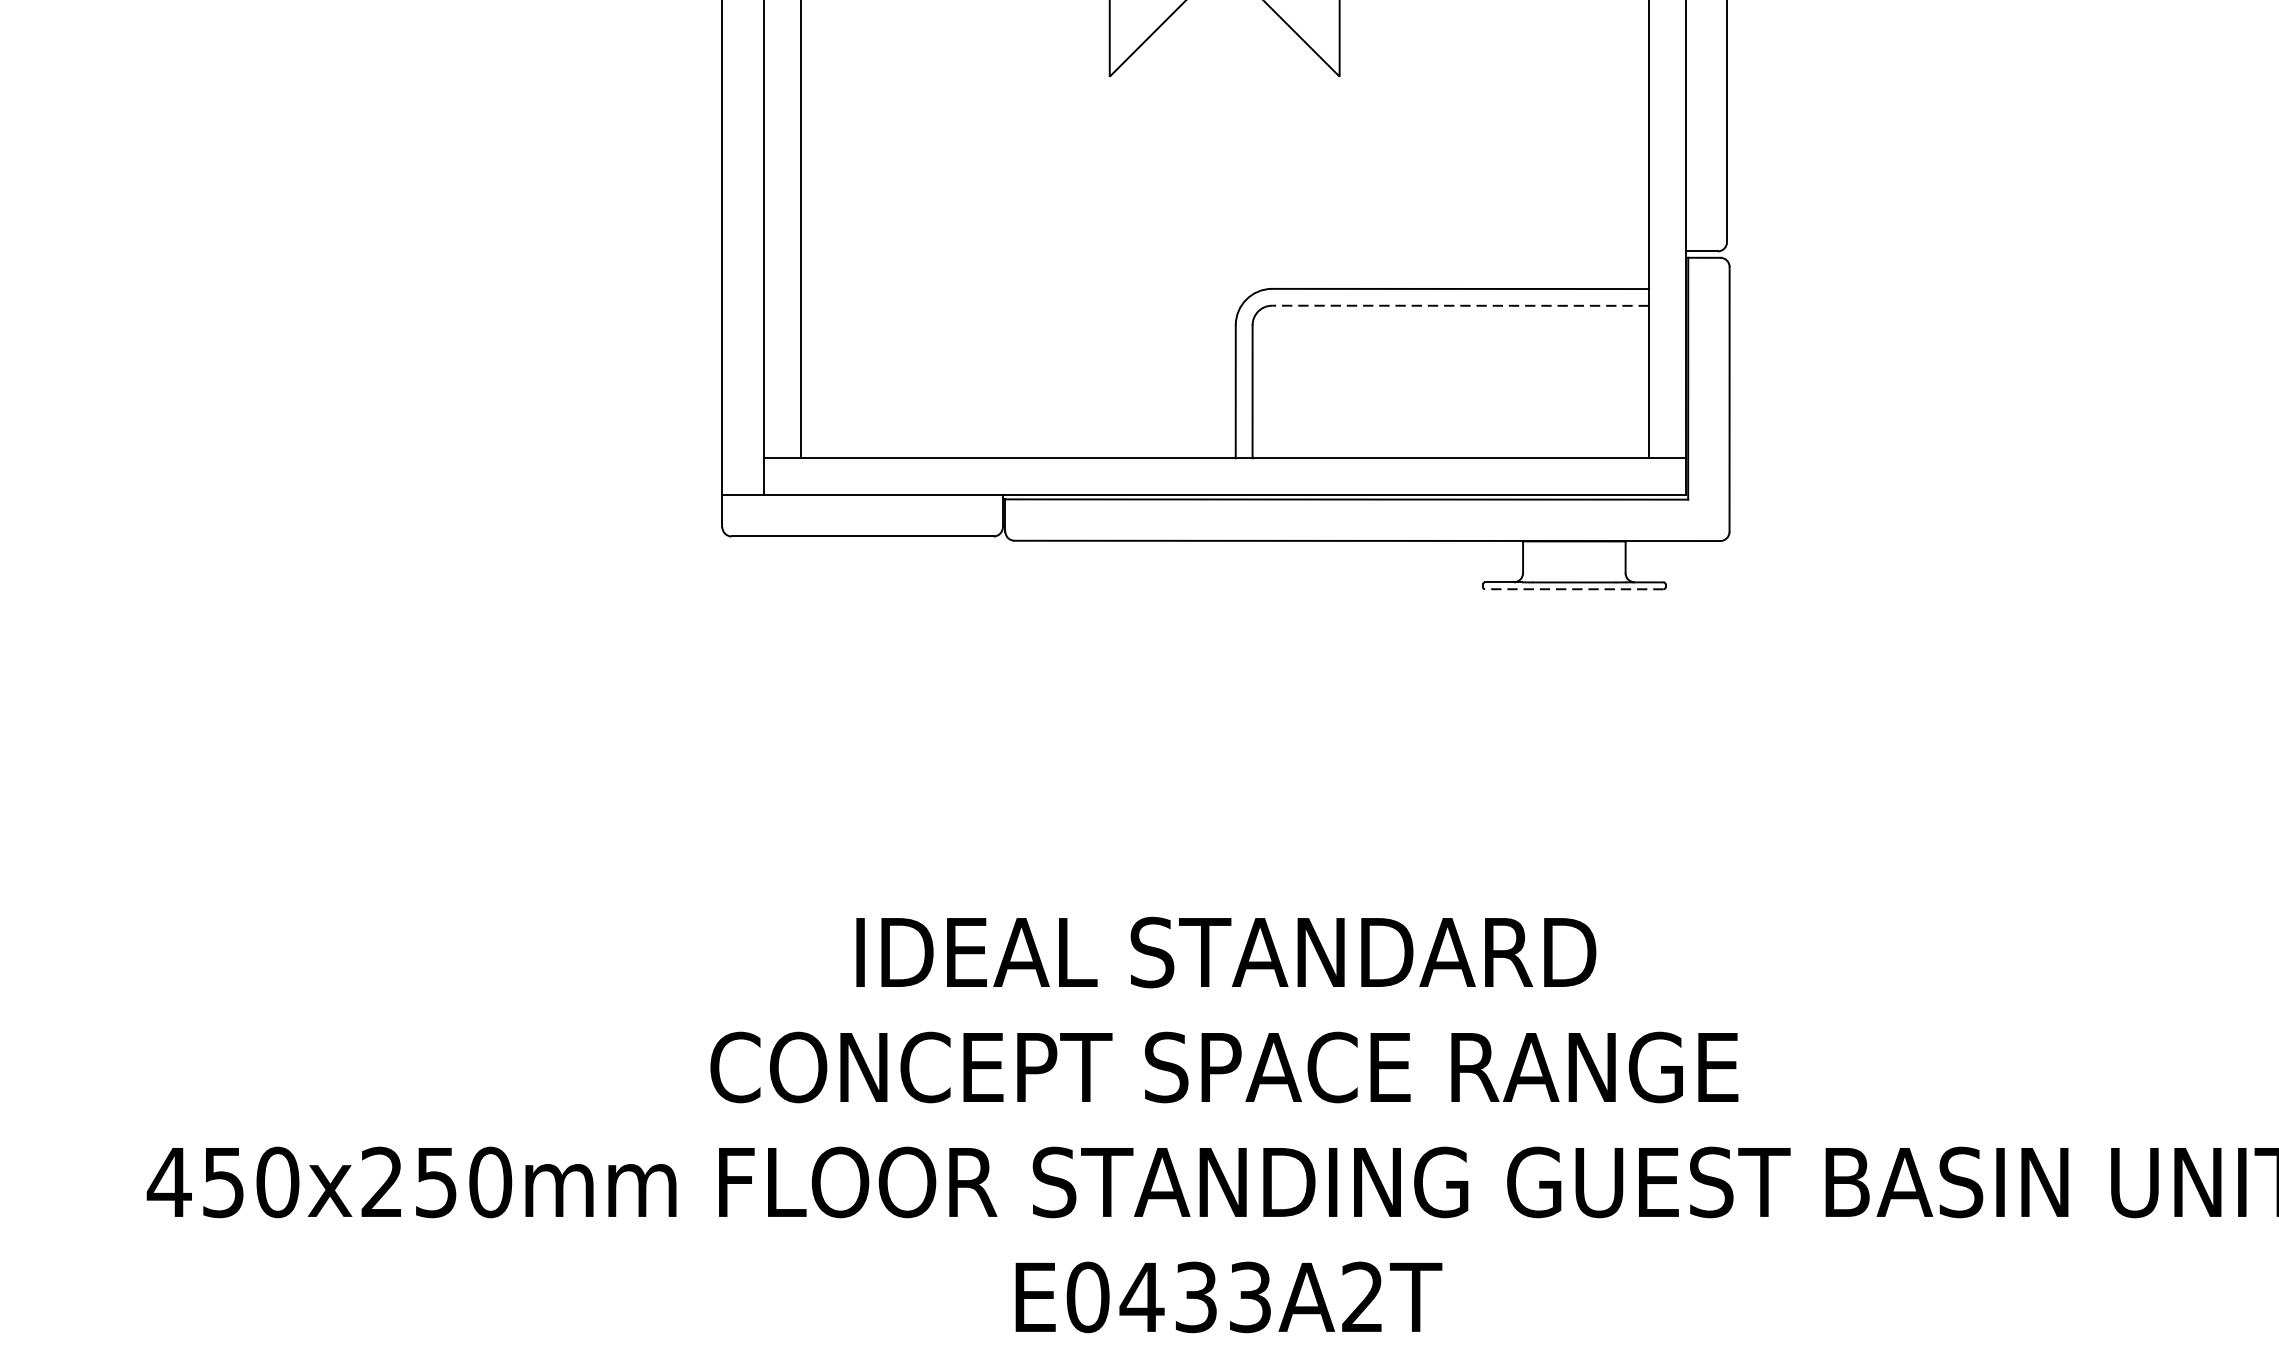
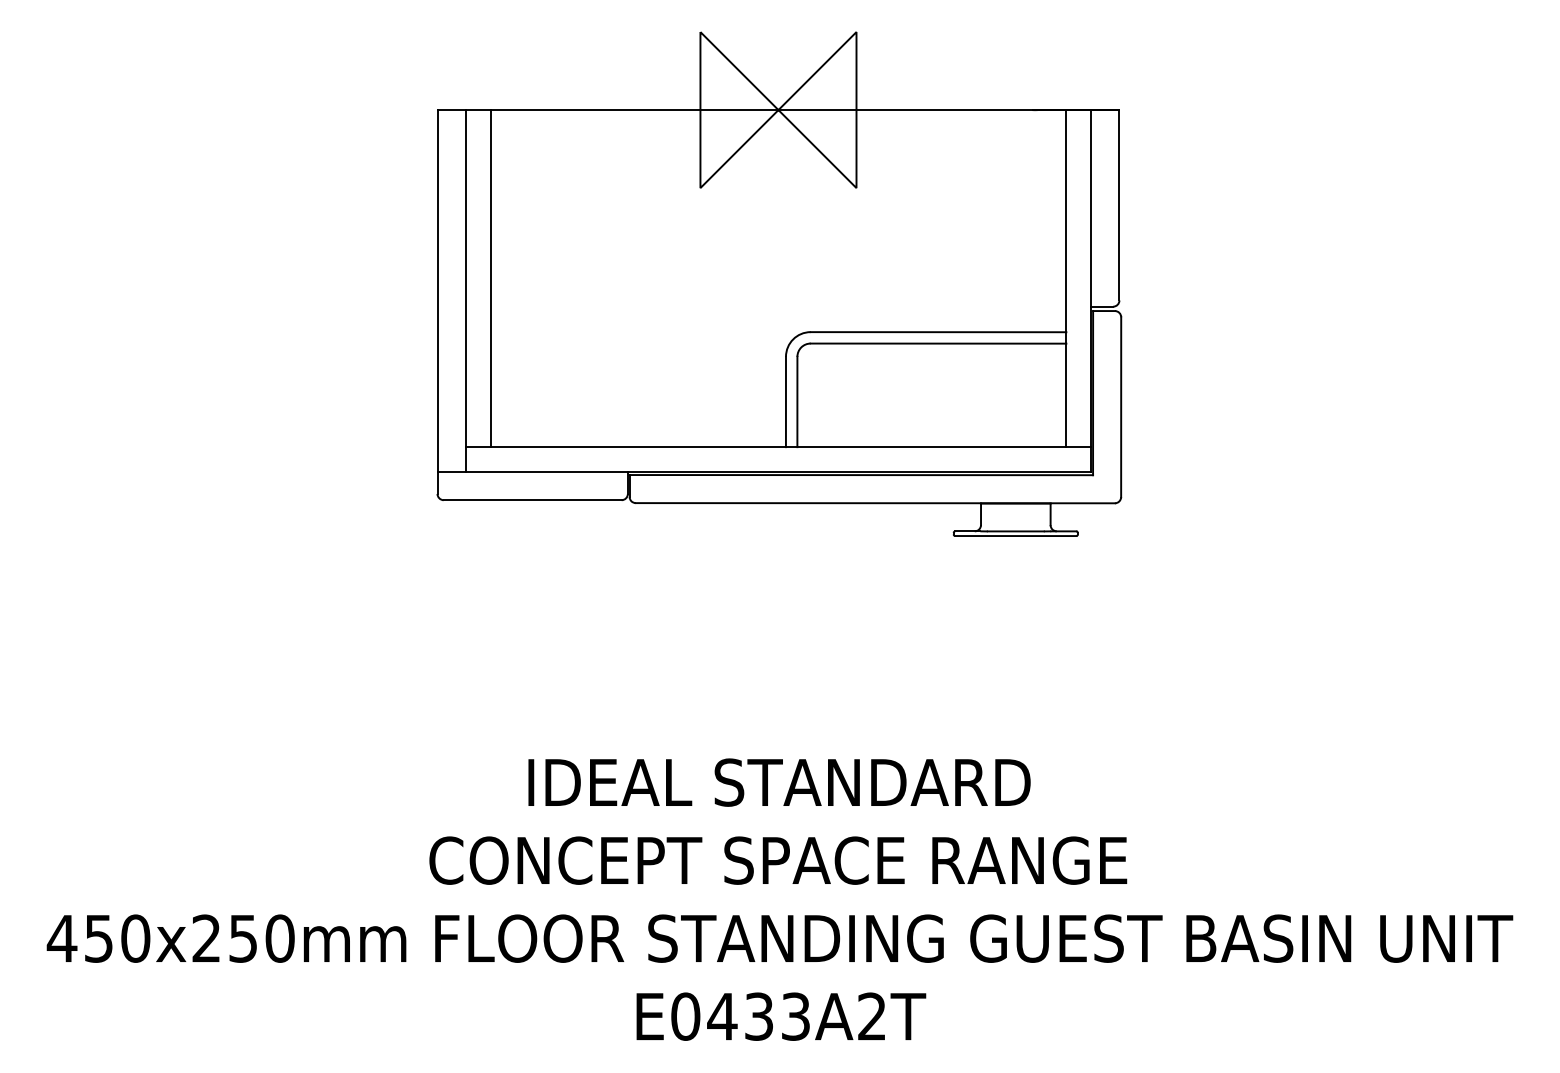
line: (1460, 305) -> (938, 343), dashed -> solid
line: (1573, 589) -> (1015, 536), dashed -> solid

